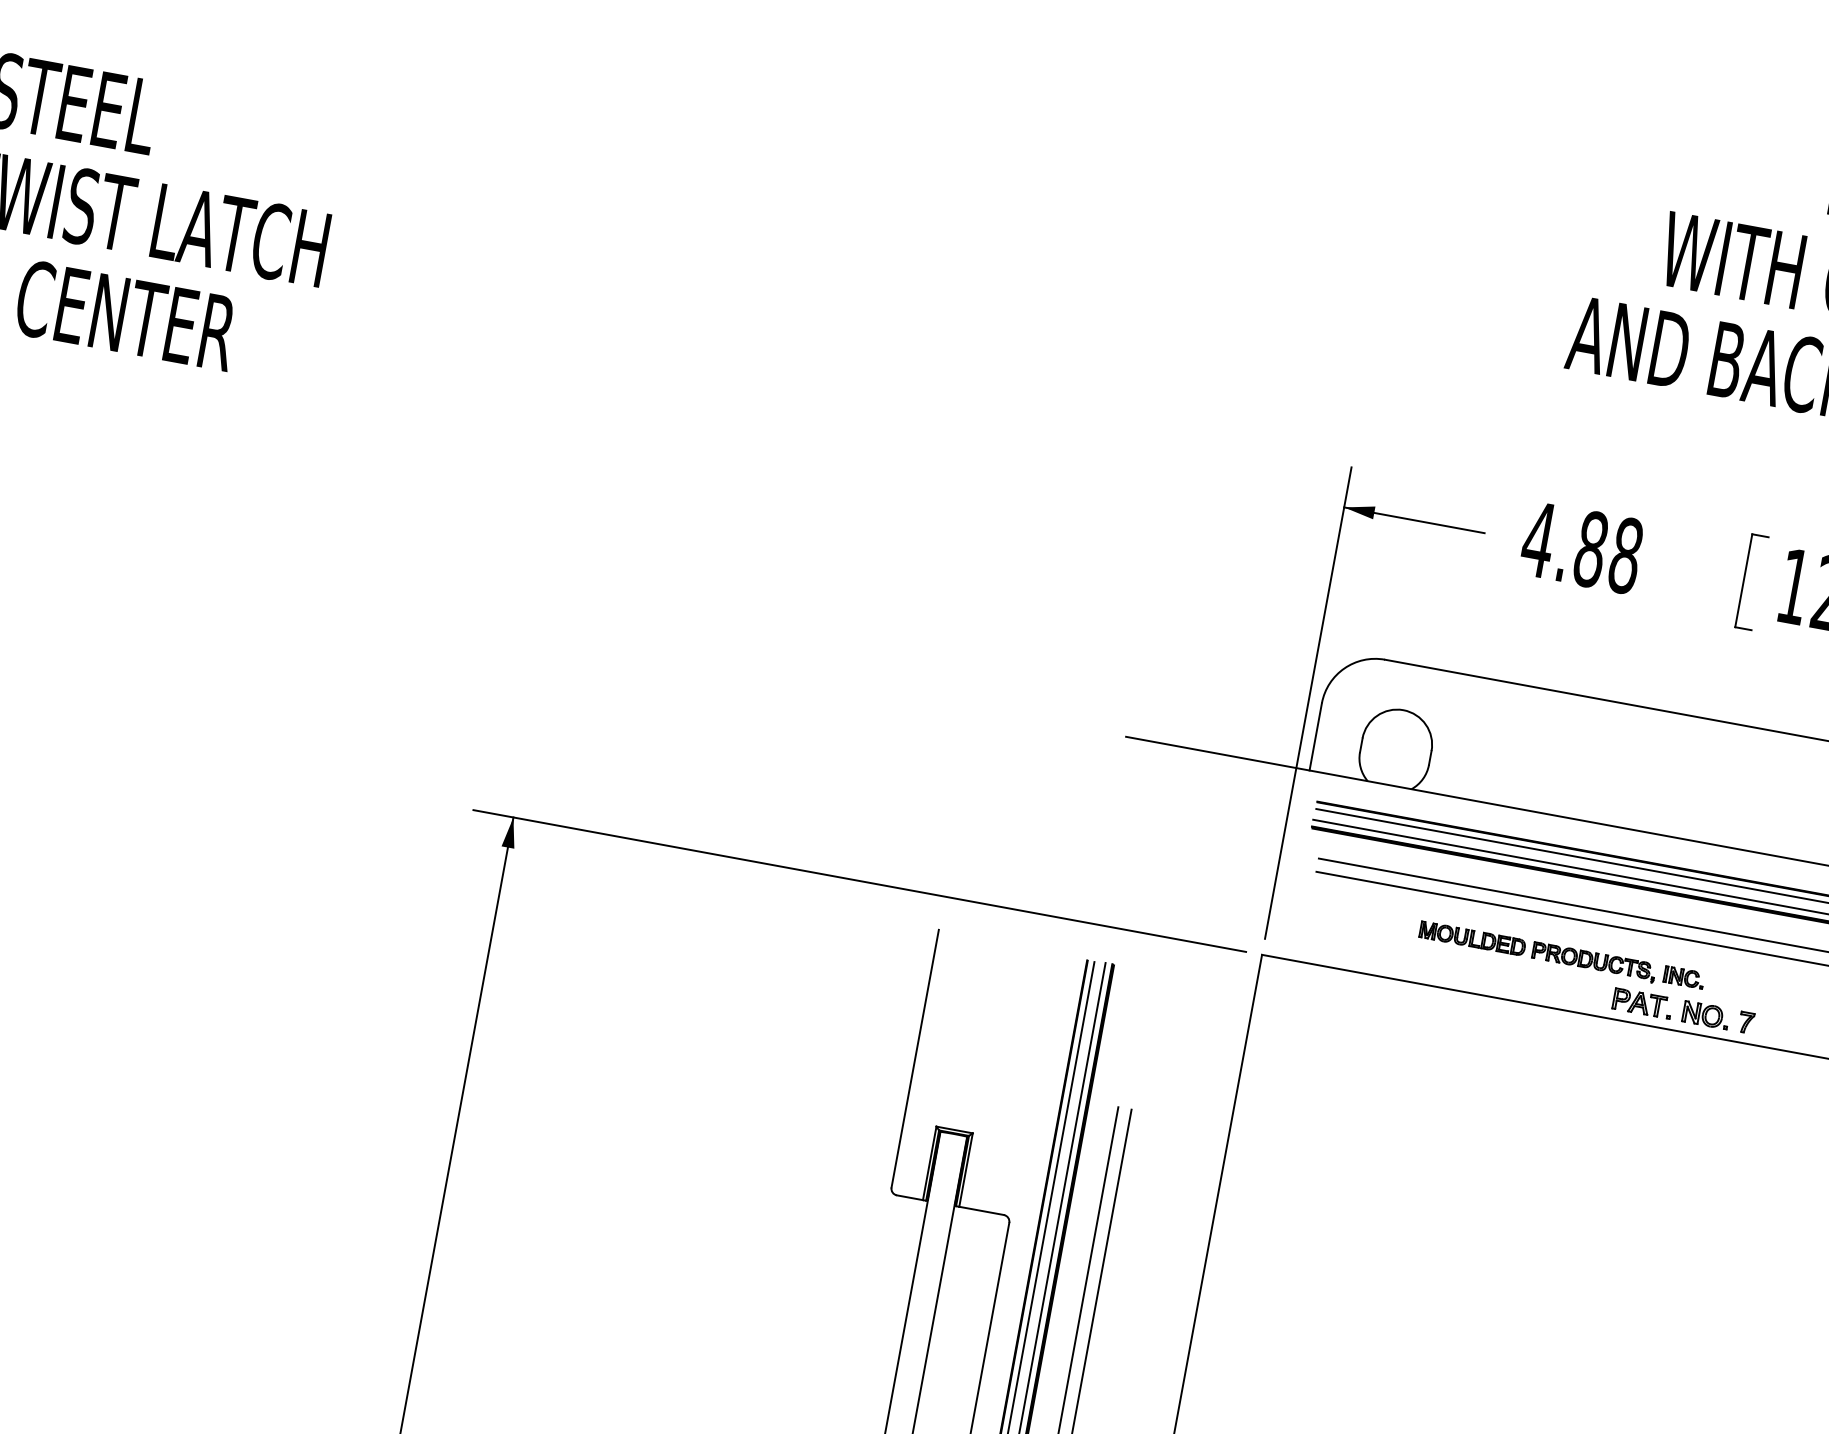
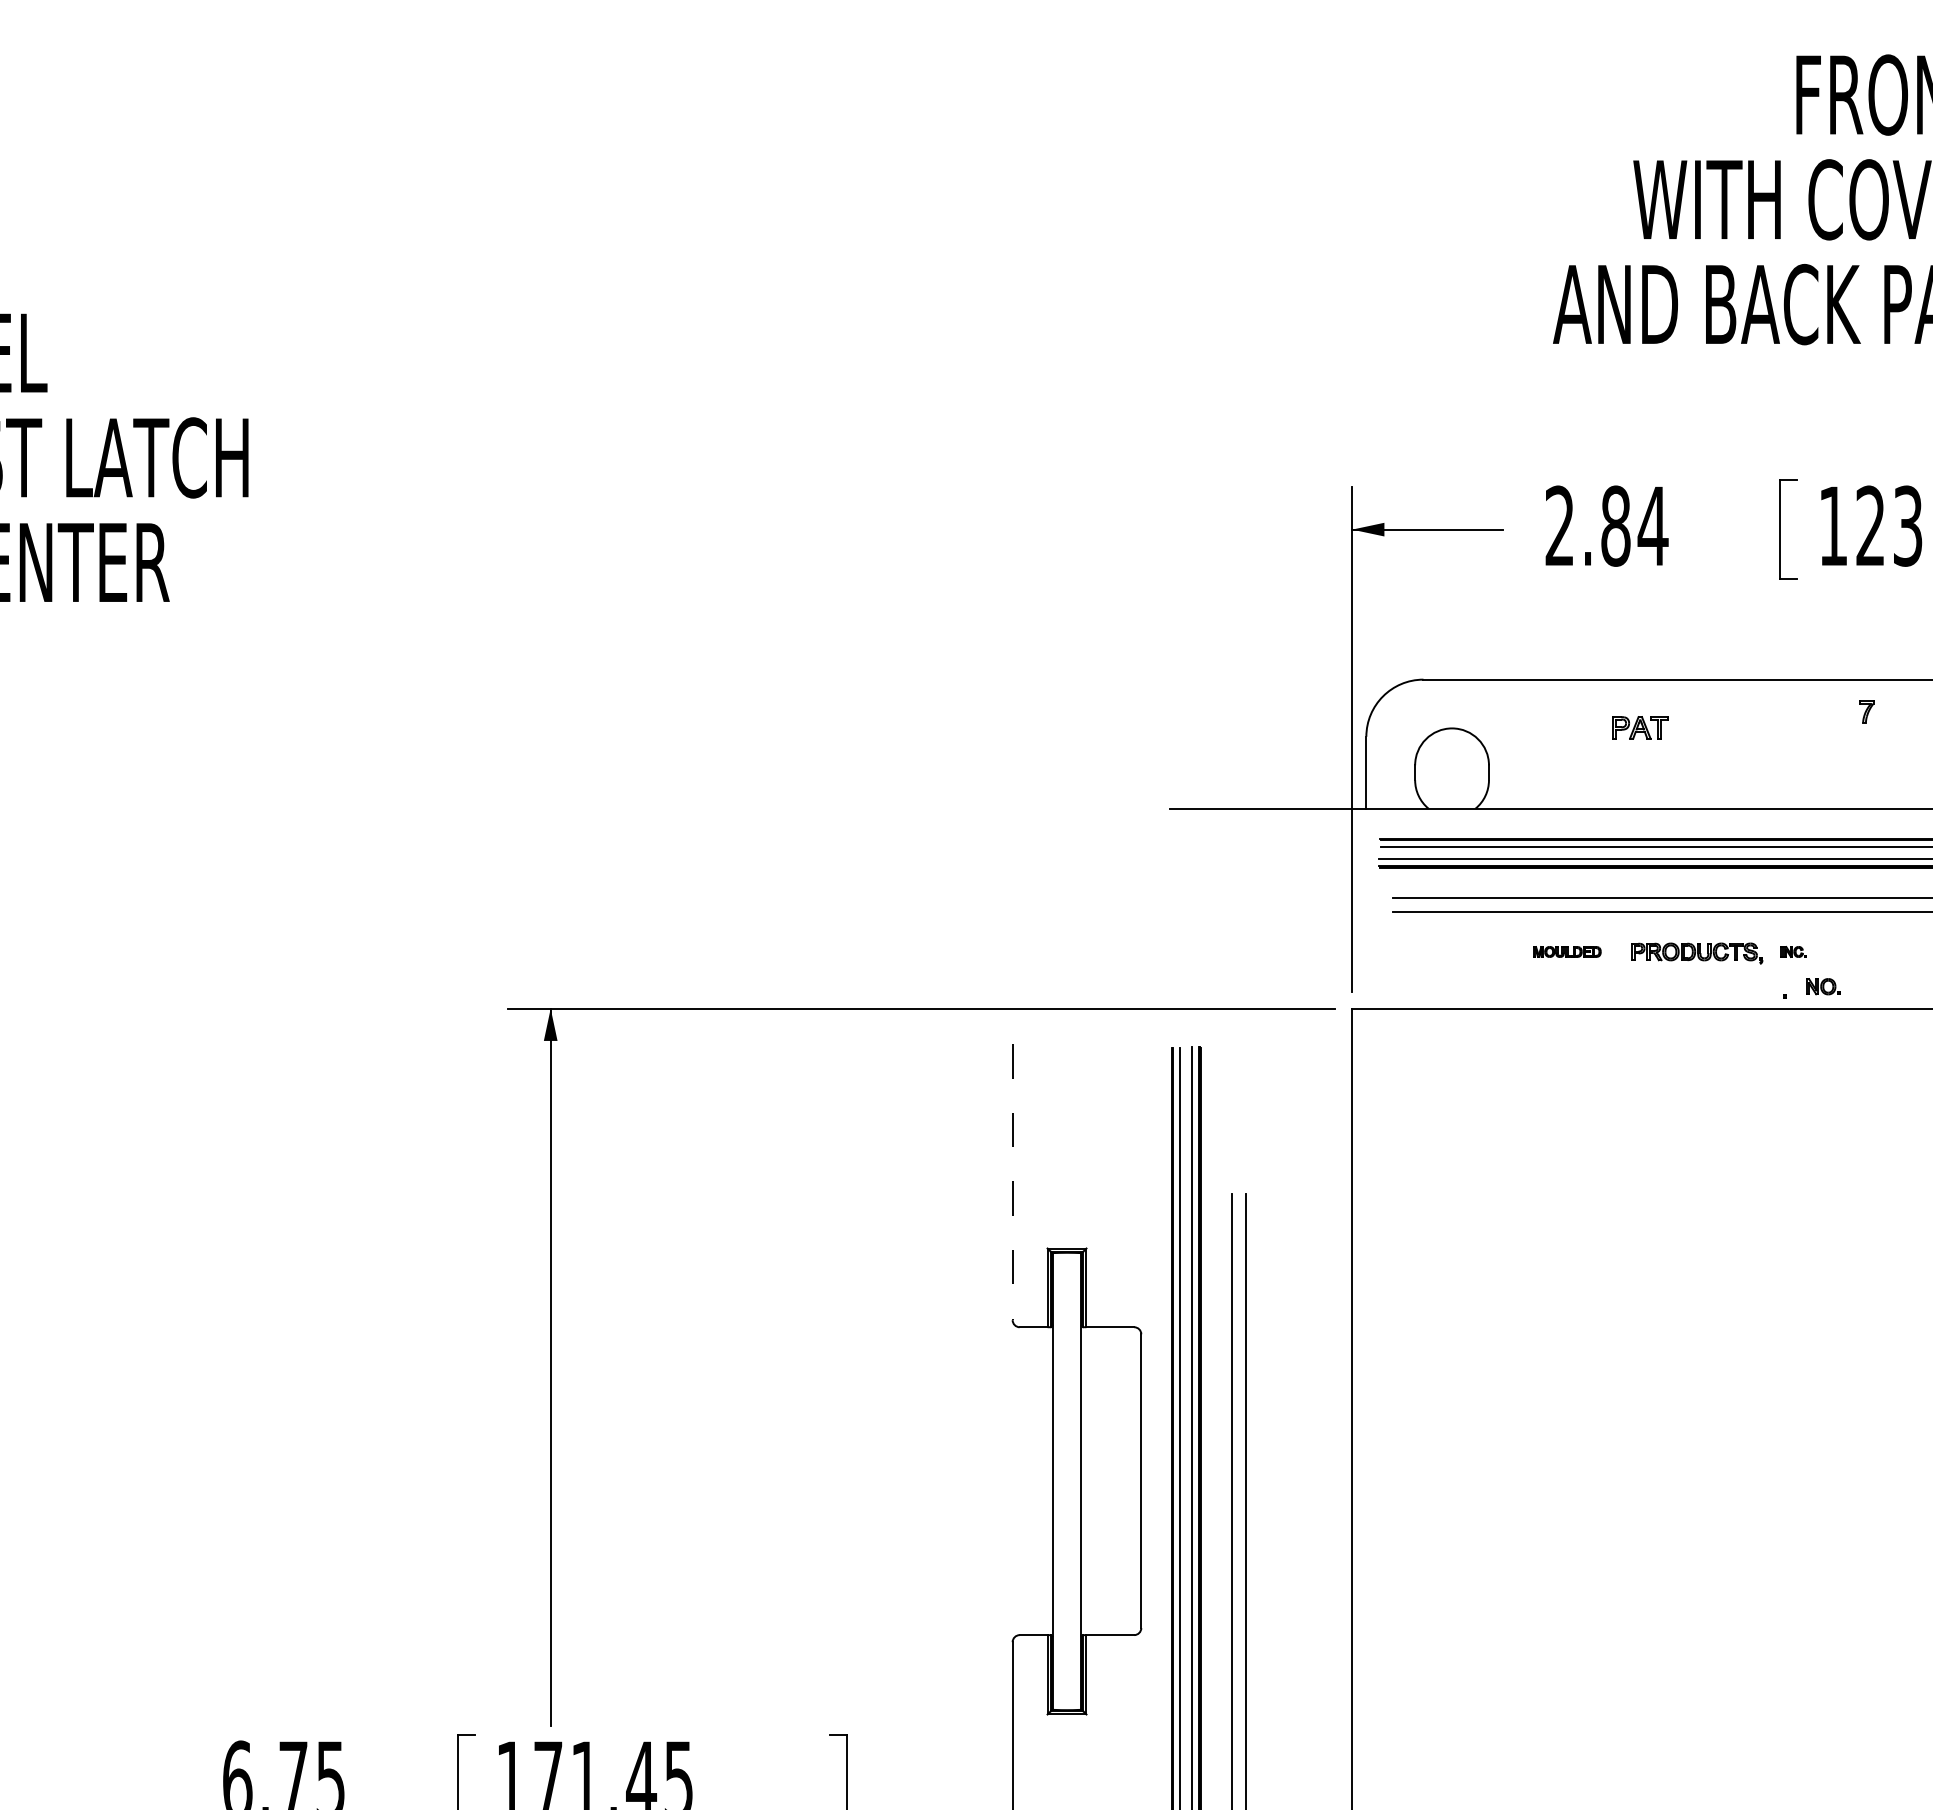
text: (1582, 547) -> (1606, 525), 4.88 -> 2.84
part: (1472, 938) -> (1567, 951), size x0.6
part: (1684, 977) -> (1793, 951), size x0.6
part: (1639, 1002) -> (1640, 727), moved
part: (1706, 1014) -> (1823, 986), size x0.7
part: (1746, 1022) -> (1866, 711), moved
line: (915, 1058) -> (1012, 1182), solid -> dashed

